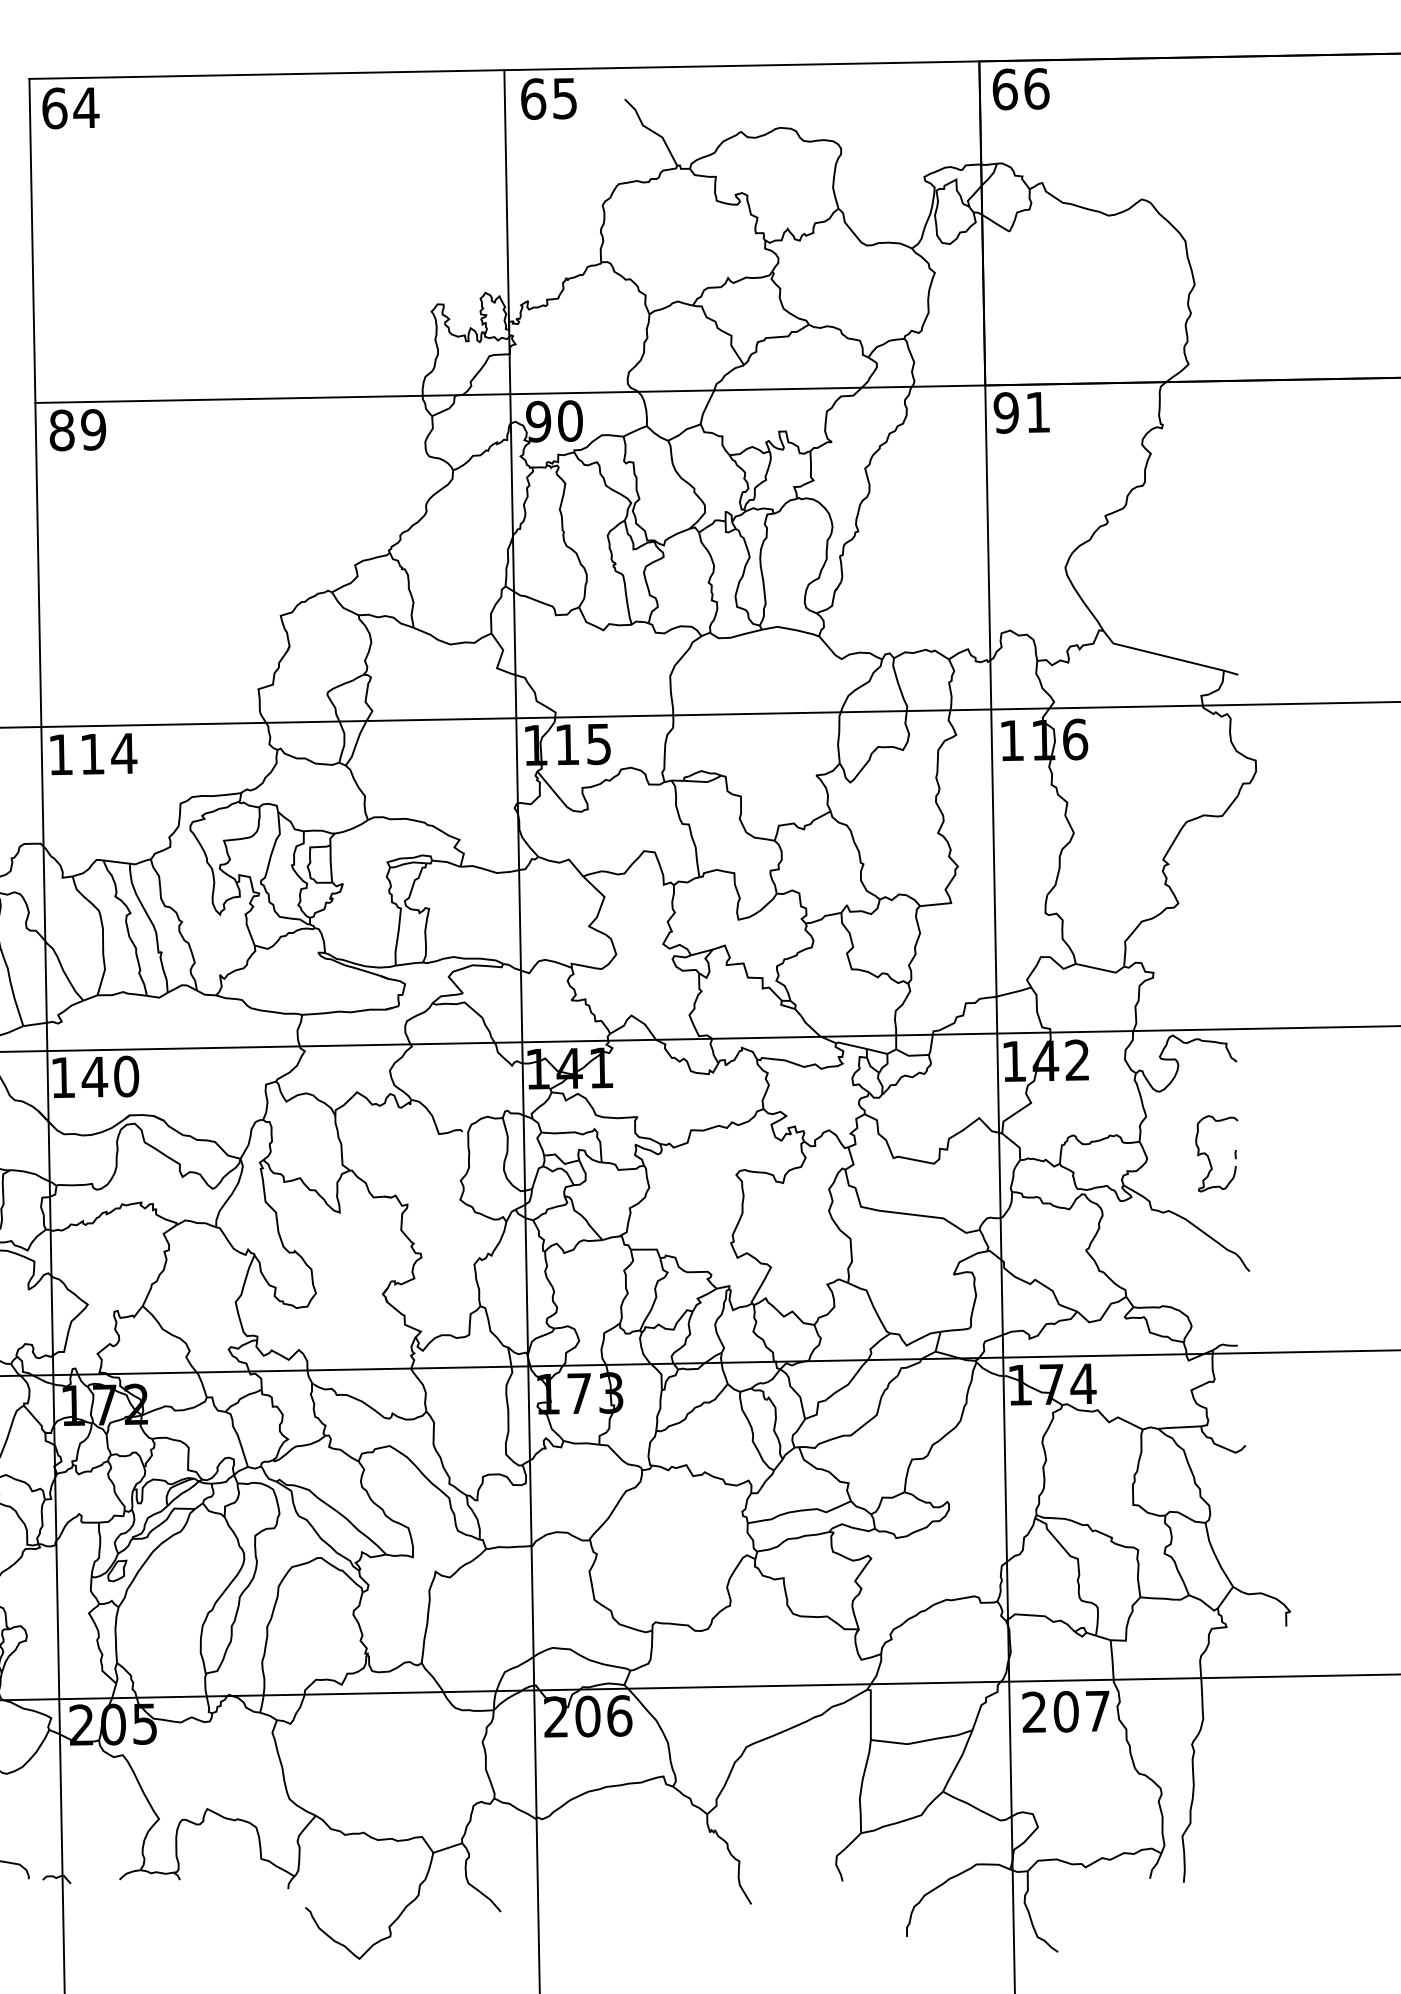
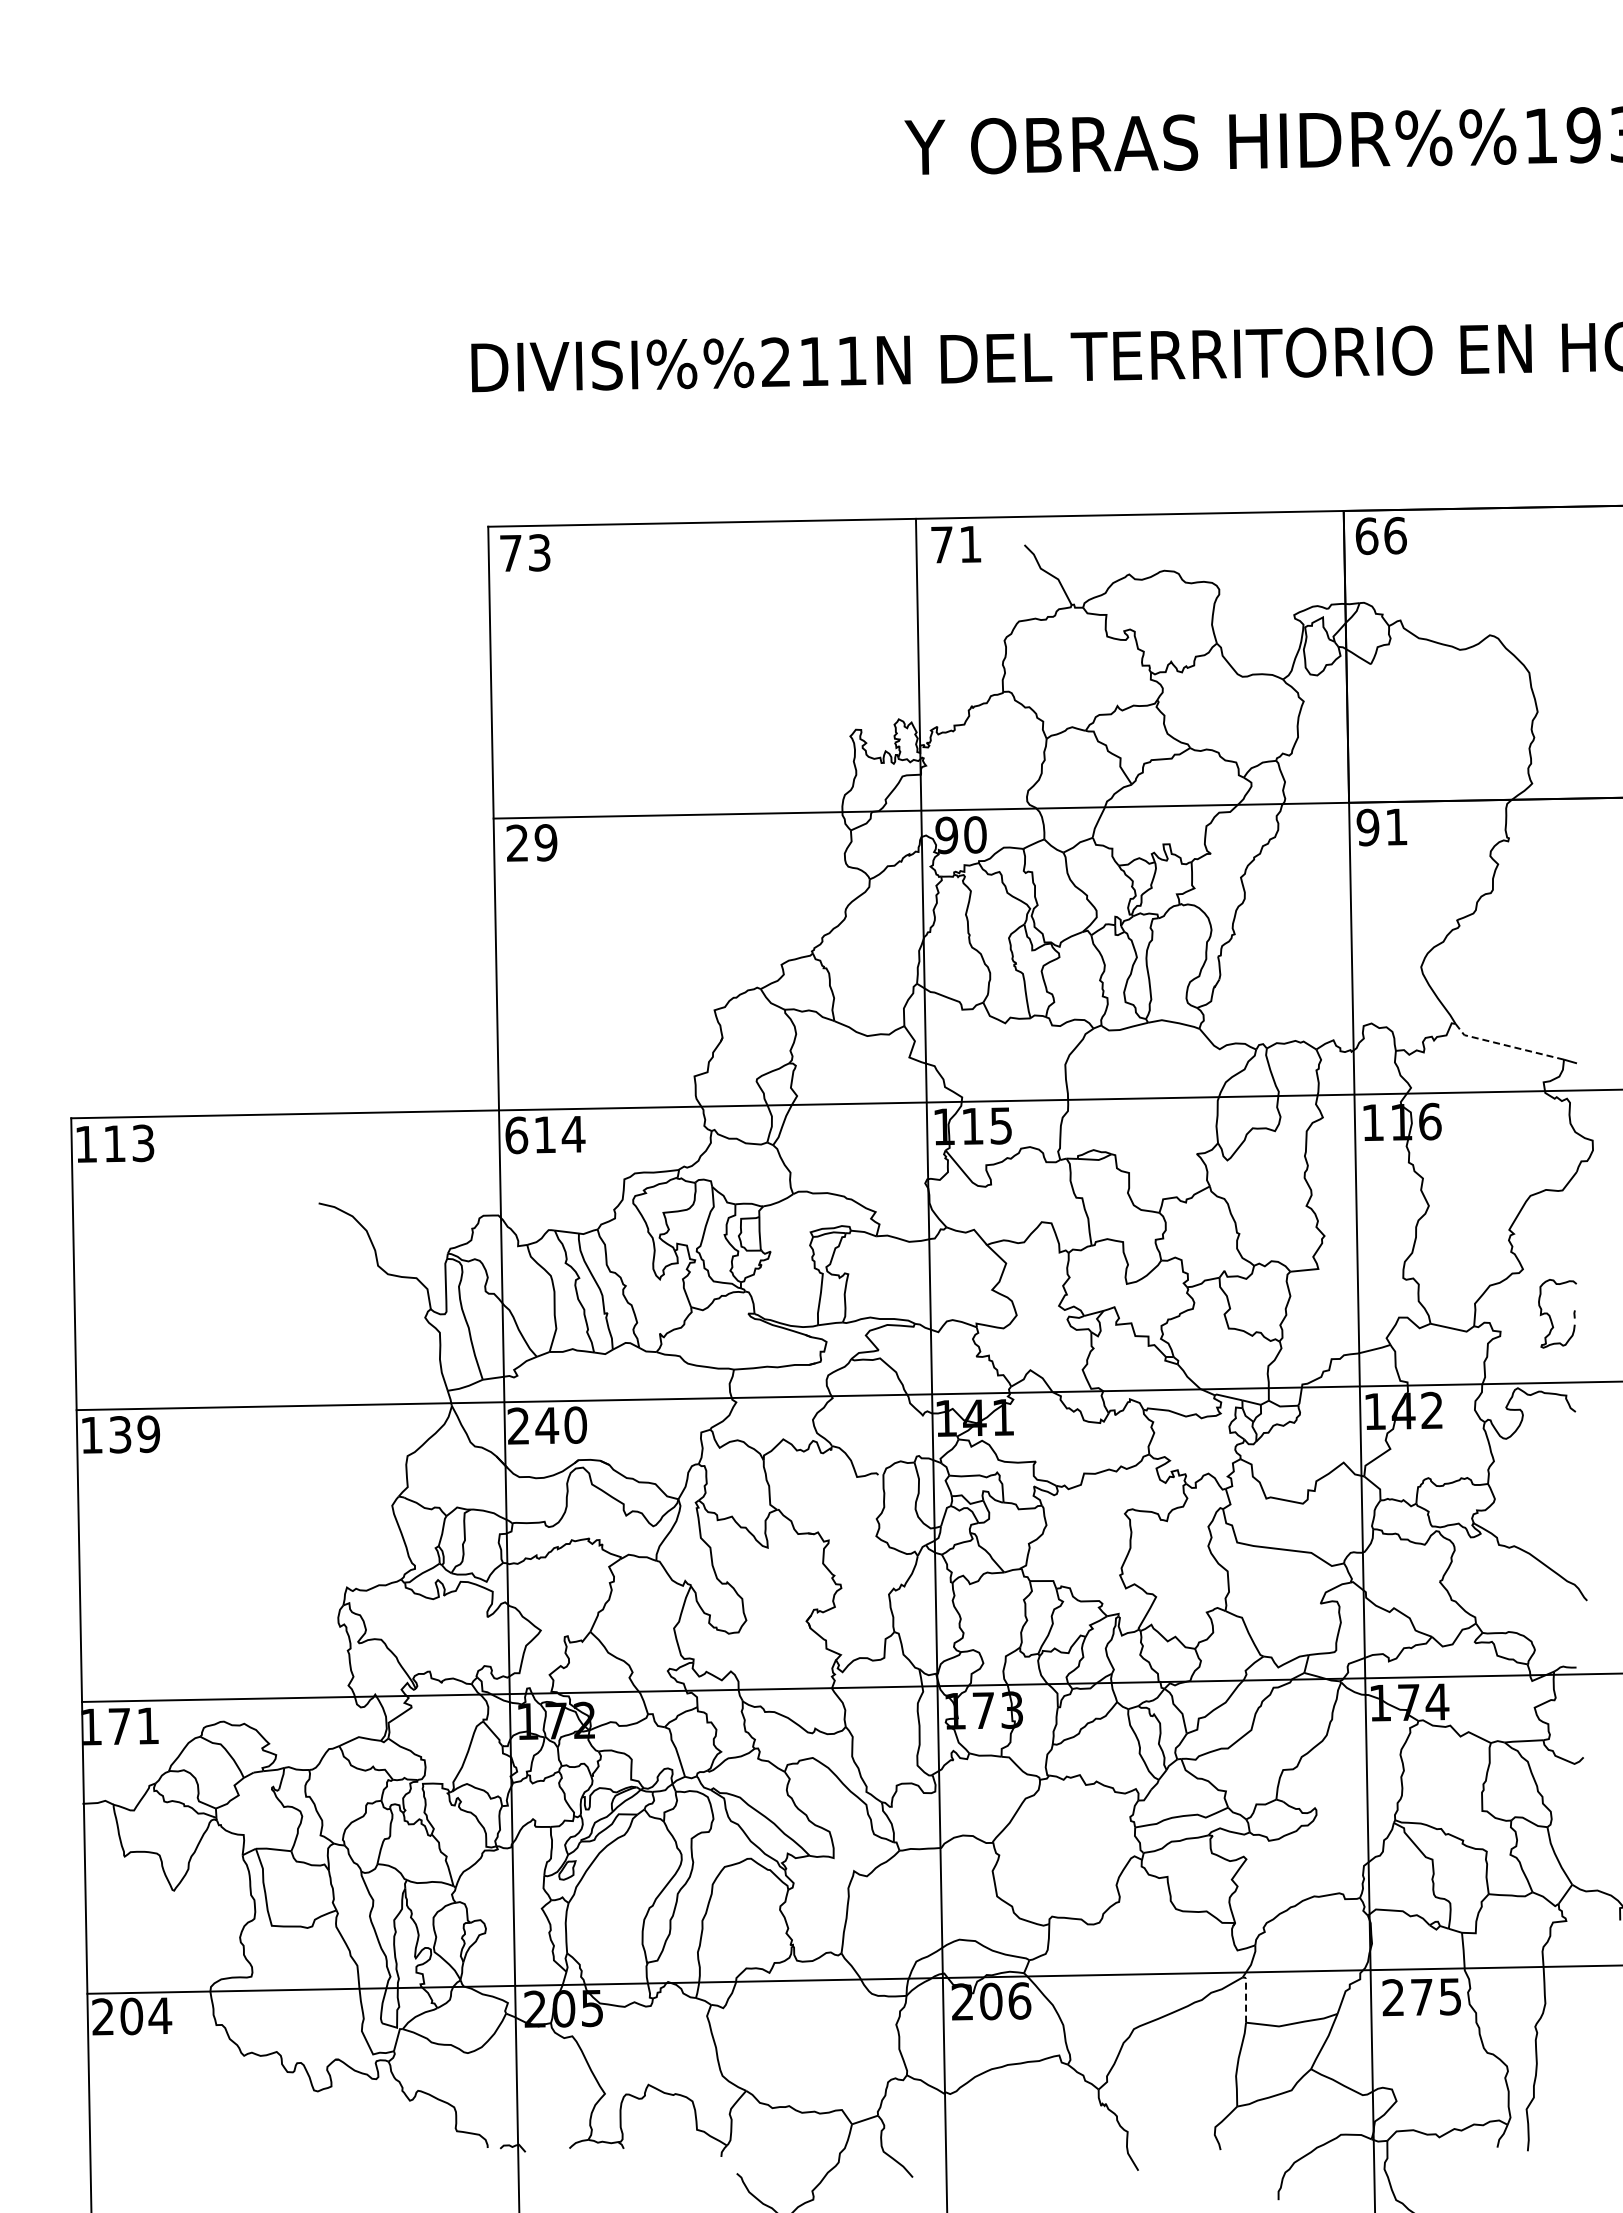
text: (549, 98) -> (956, 544), 65 -> 71
text: (70, 108) -> (525, 553), 64 -> 73
text: (61, 430) -> (517, 843), 89 -> 29
line: (1158, 654) -> (1505, 1045), solid -> dashed
text: (60, 754) -> (516, 1135), 114 -> 614
text: (63, 1076) -> (518, 1425), 140 -> 240
part: (1208, 1155) -> (1550, 1315), moved
line: (871, 1712) -> (1246, 1997), solid -> dashed
text: (1081, 1712) -> (1435, 1997), 207 -> 275

